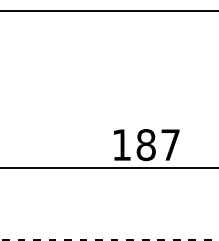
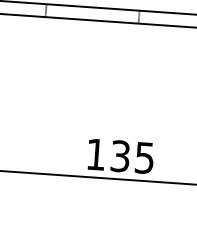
text: (157, 145) -> (131, 157), 187 -> 135

